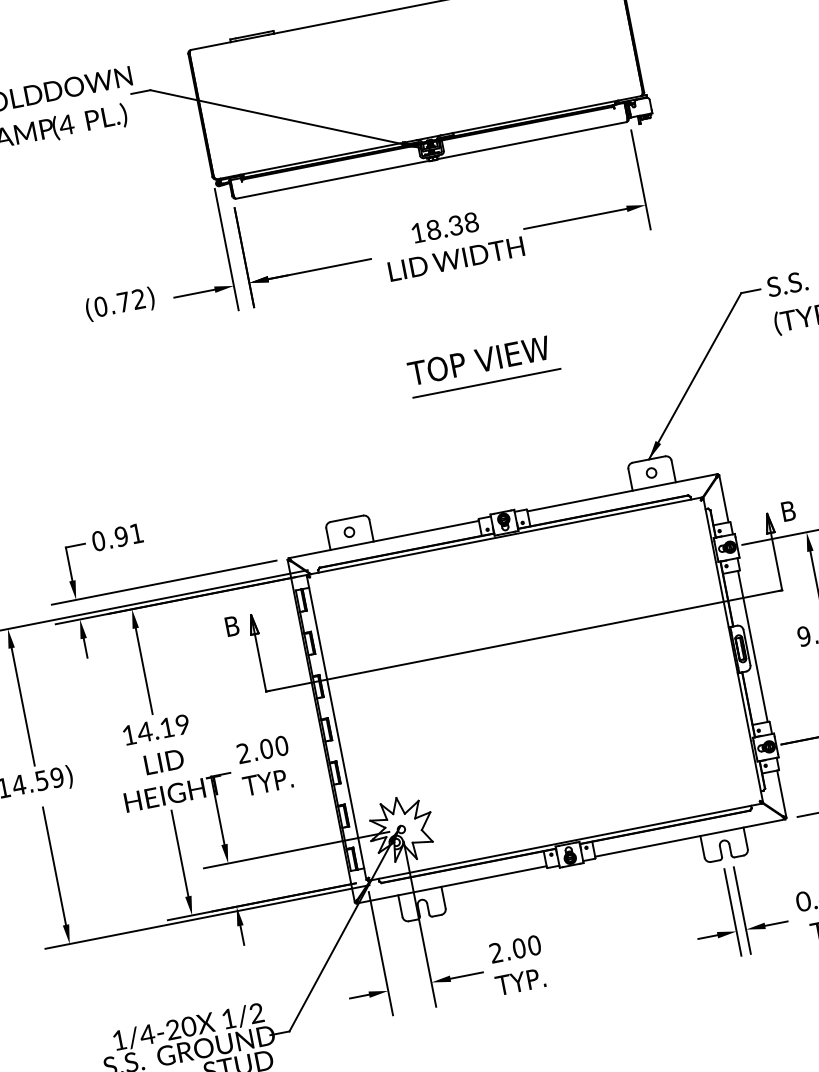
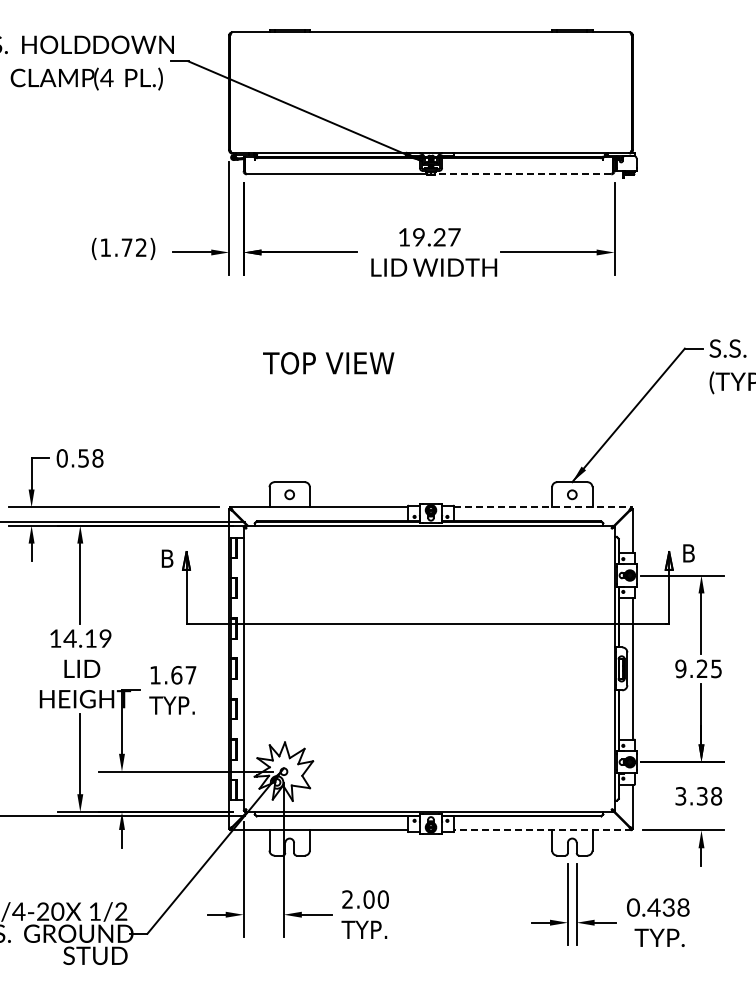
line: (531, 141) -> (522, 174), solid -> dashed
text: (452, 226) -> (436, 237), 18.38 -> 19.27
text: (100, 306) -> (105, 247), (0.72) -> (1.72)
text: (478, 361) -> (328, 363), moved
line: (486, 382) -> (439, 384), removed
line: (622, 492) -> (542, 507), solid -> dashed
text: (128, 535) -> (90, 458), 0.91 -> 0.58
text: (263, 749) -> (173, 675), 2.00 -> 1.67
line: (690, 838) -> (542, 830), solid -> dashed

